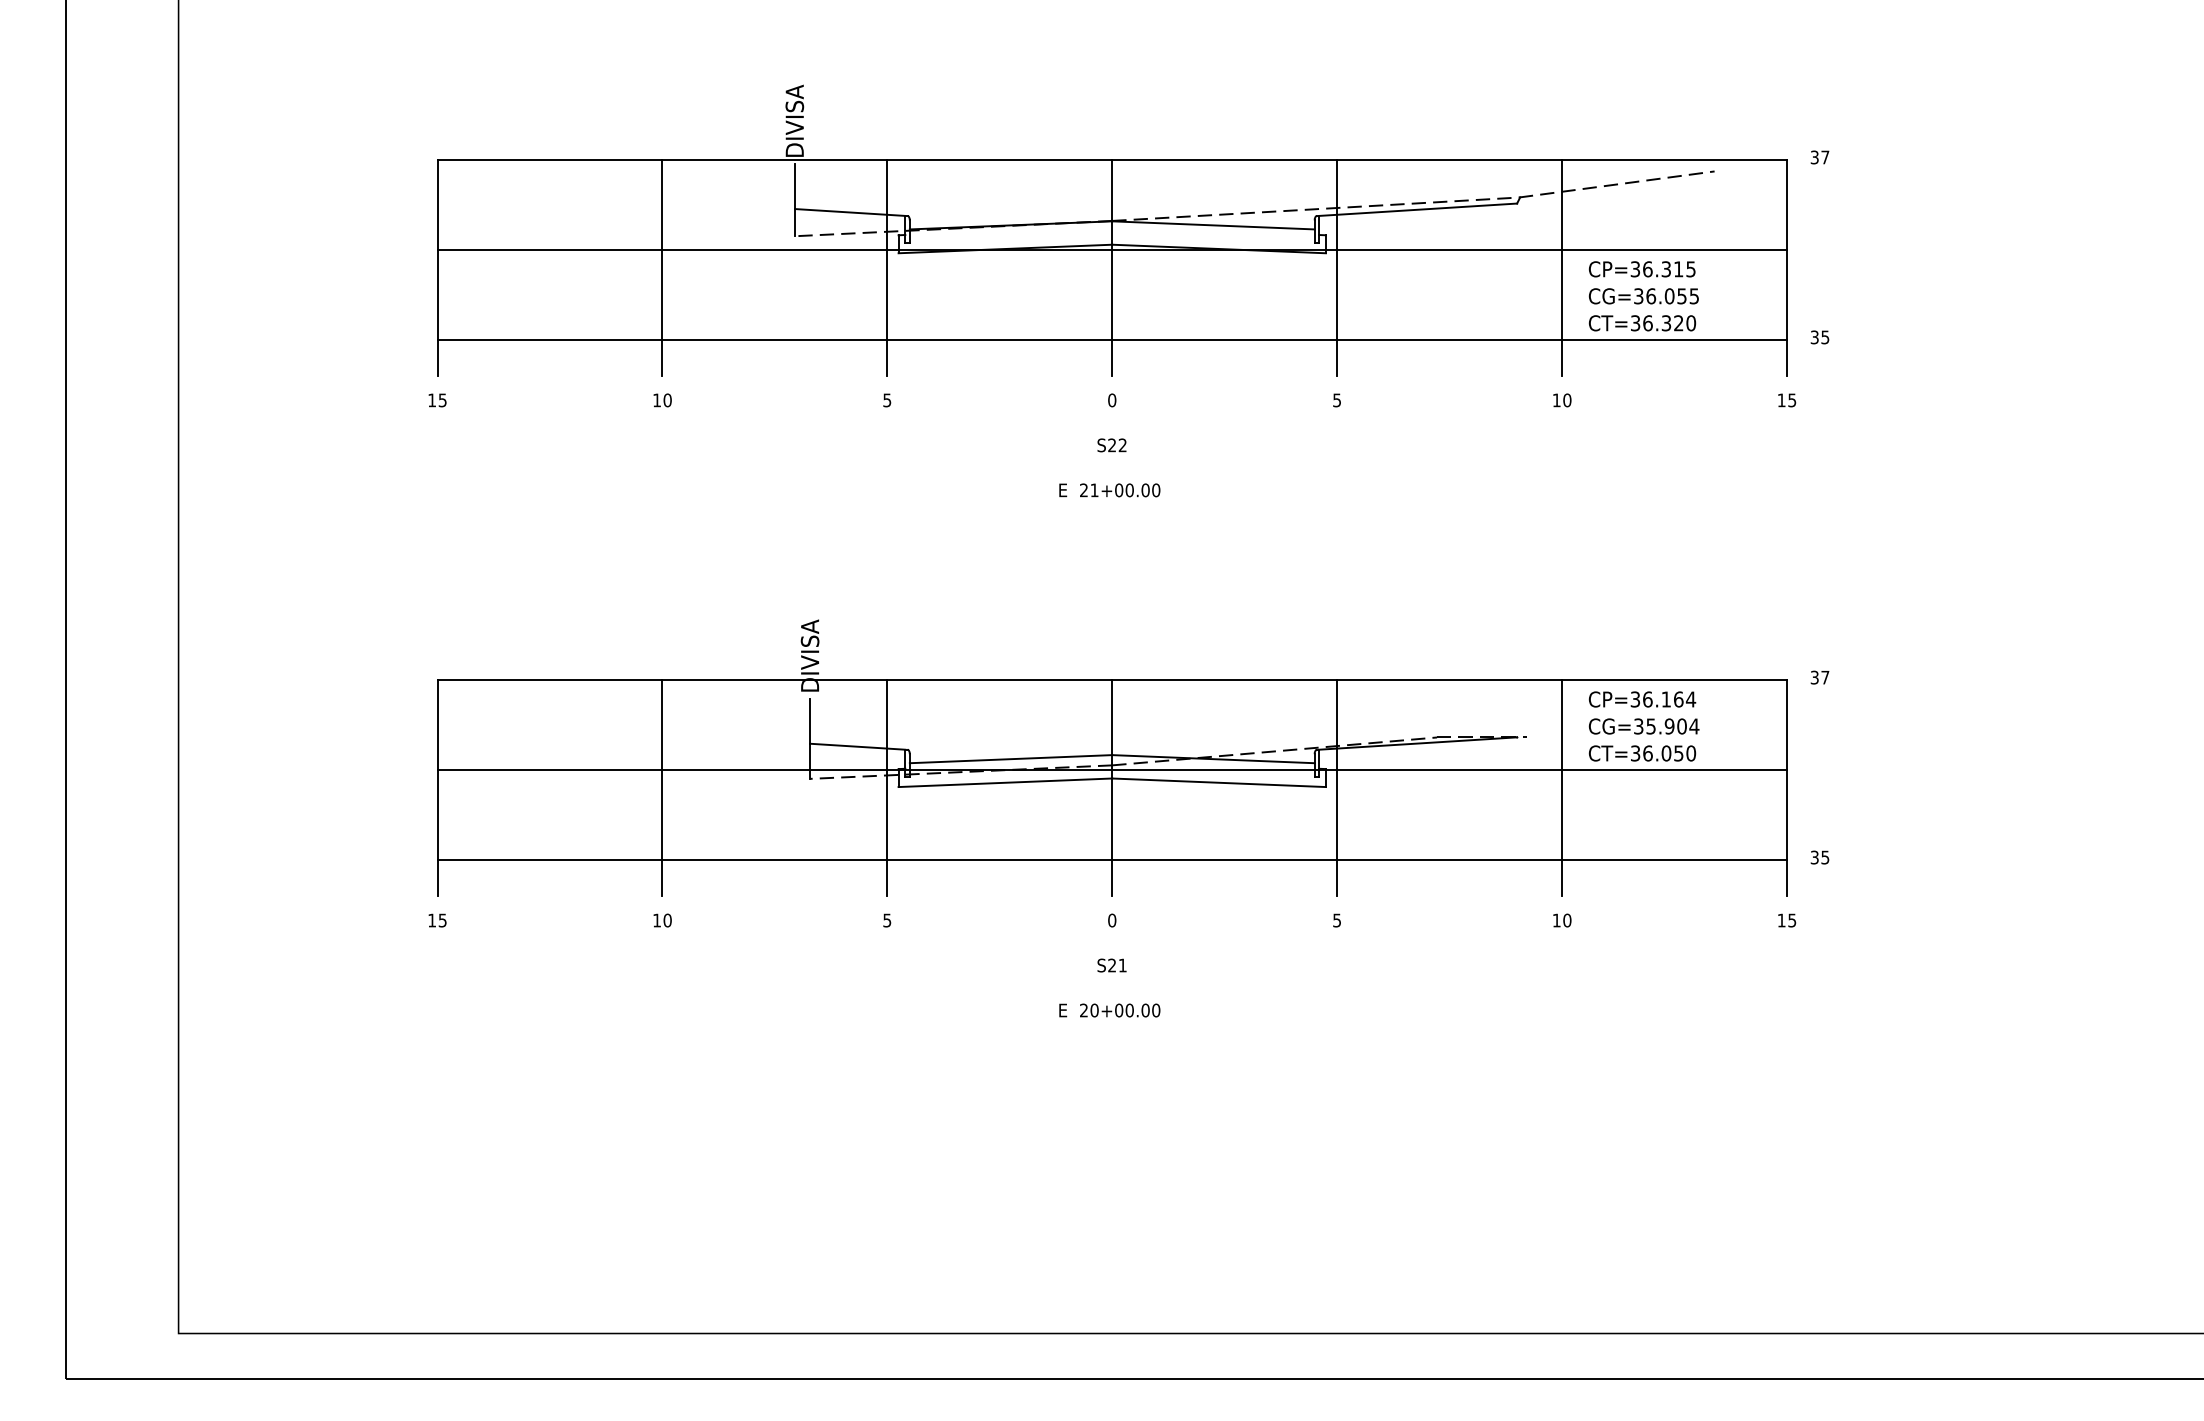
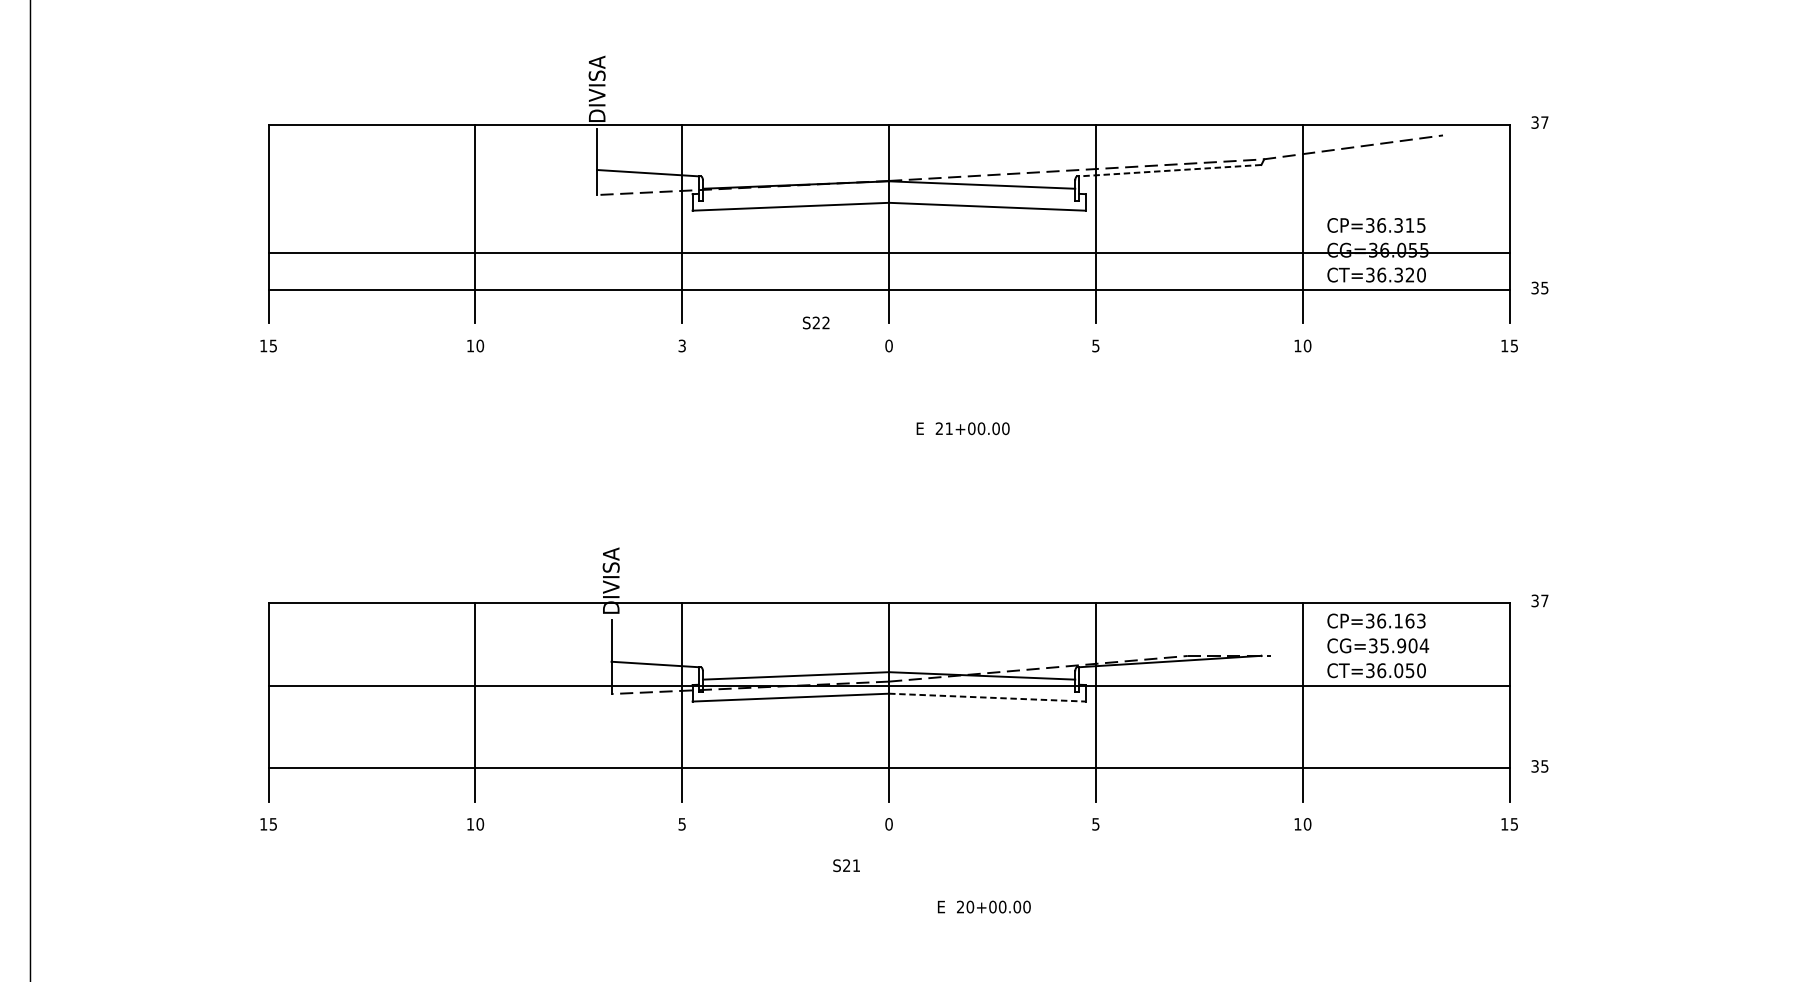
line: (1417, 209) -> (1169, 170), solid -> dashed
line: (1112, 249) -> (889, 253), moved
text: (887, 399) -> (682, 345), 5 -> 3
text: (1111, 445) -> (815, 323), moved
text: (1109, 490) -> (962, 428), moved
text: (1690, 699) -> (1420, 621), CP=36.164 -> CP=36.163
line: (1219, 782) -> (987, 697), solid -> dashed
text: (1111, 965) -> (846, 865), moved
text: (1109, 1010) -> (984, 907), moved

